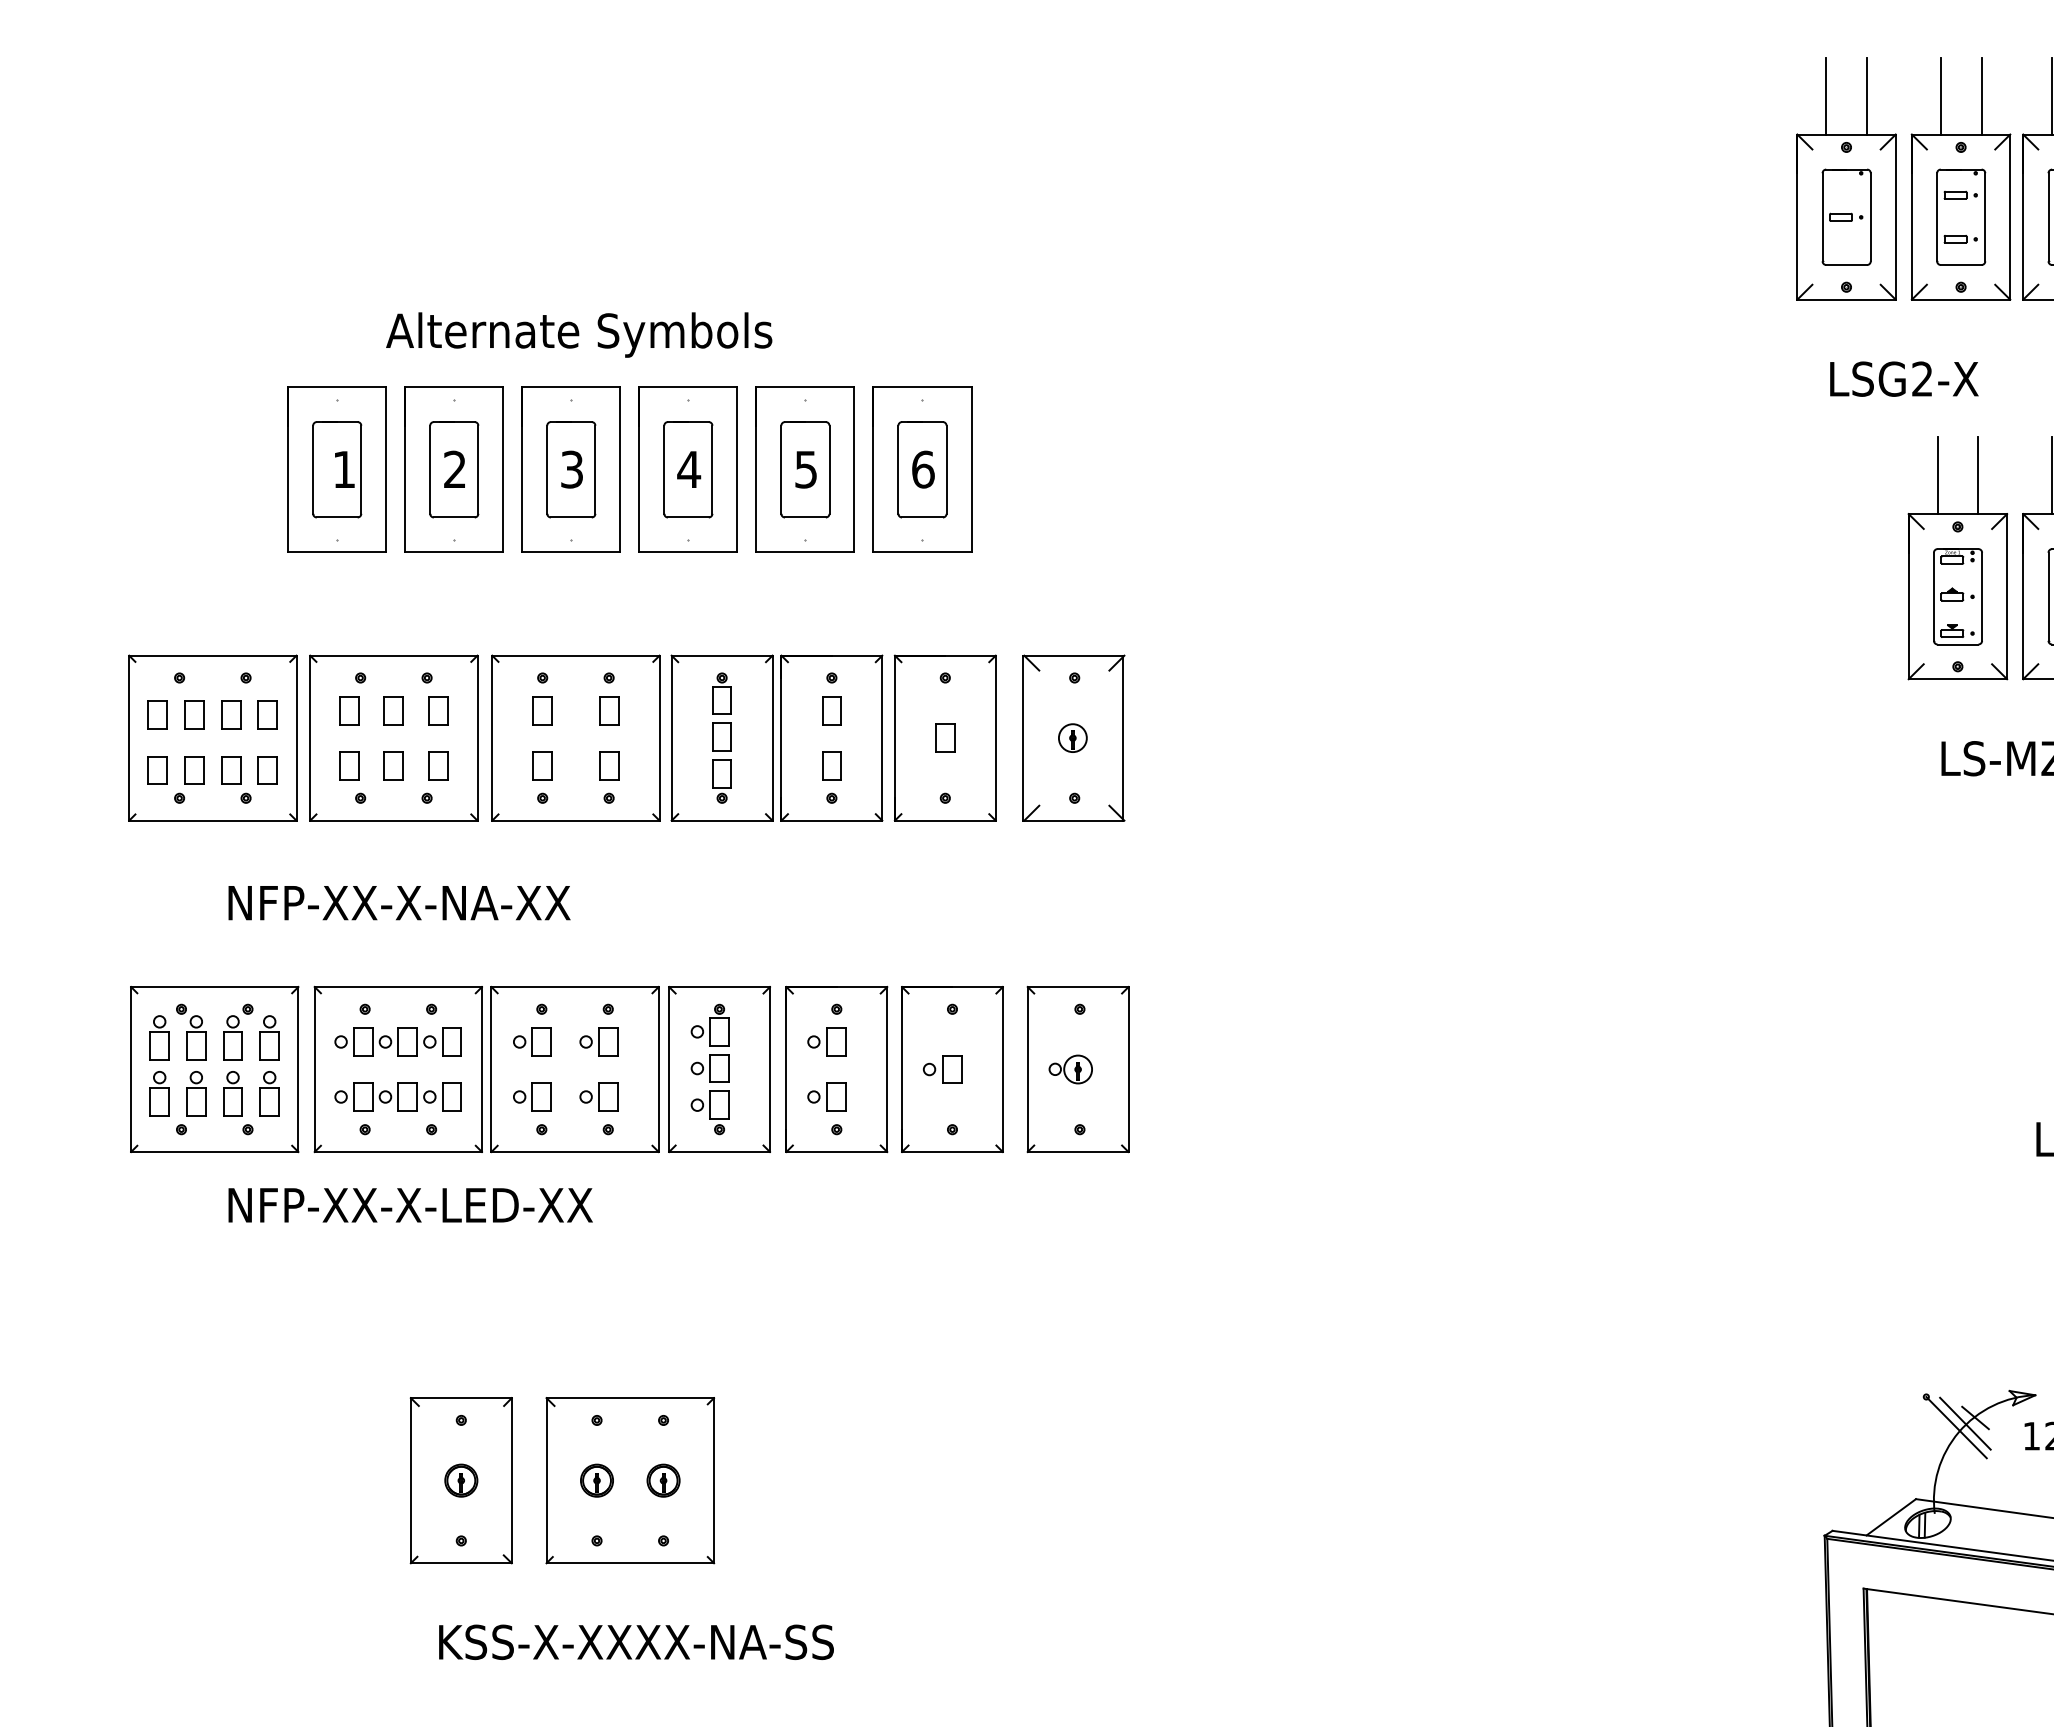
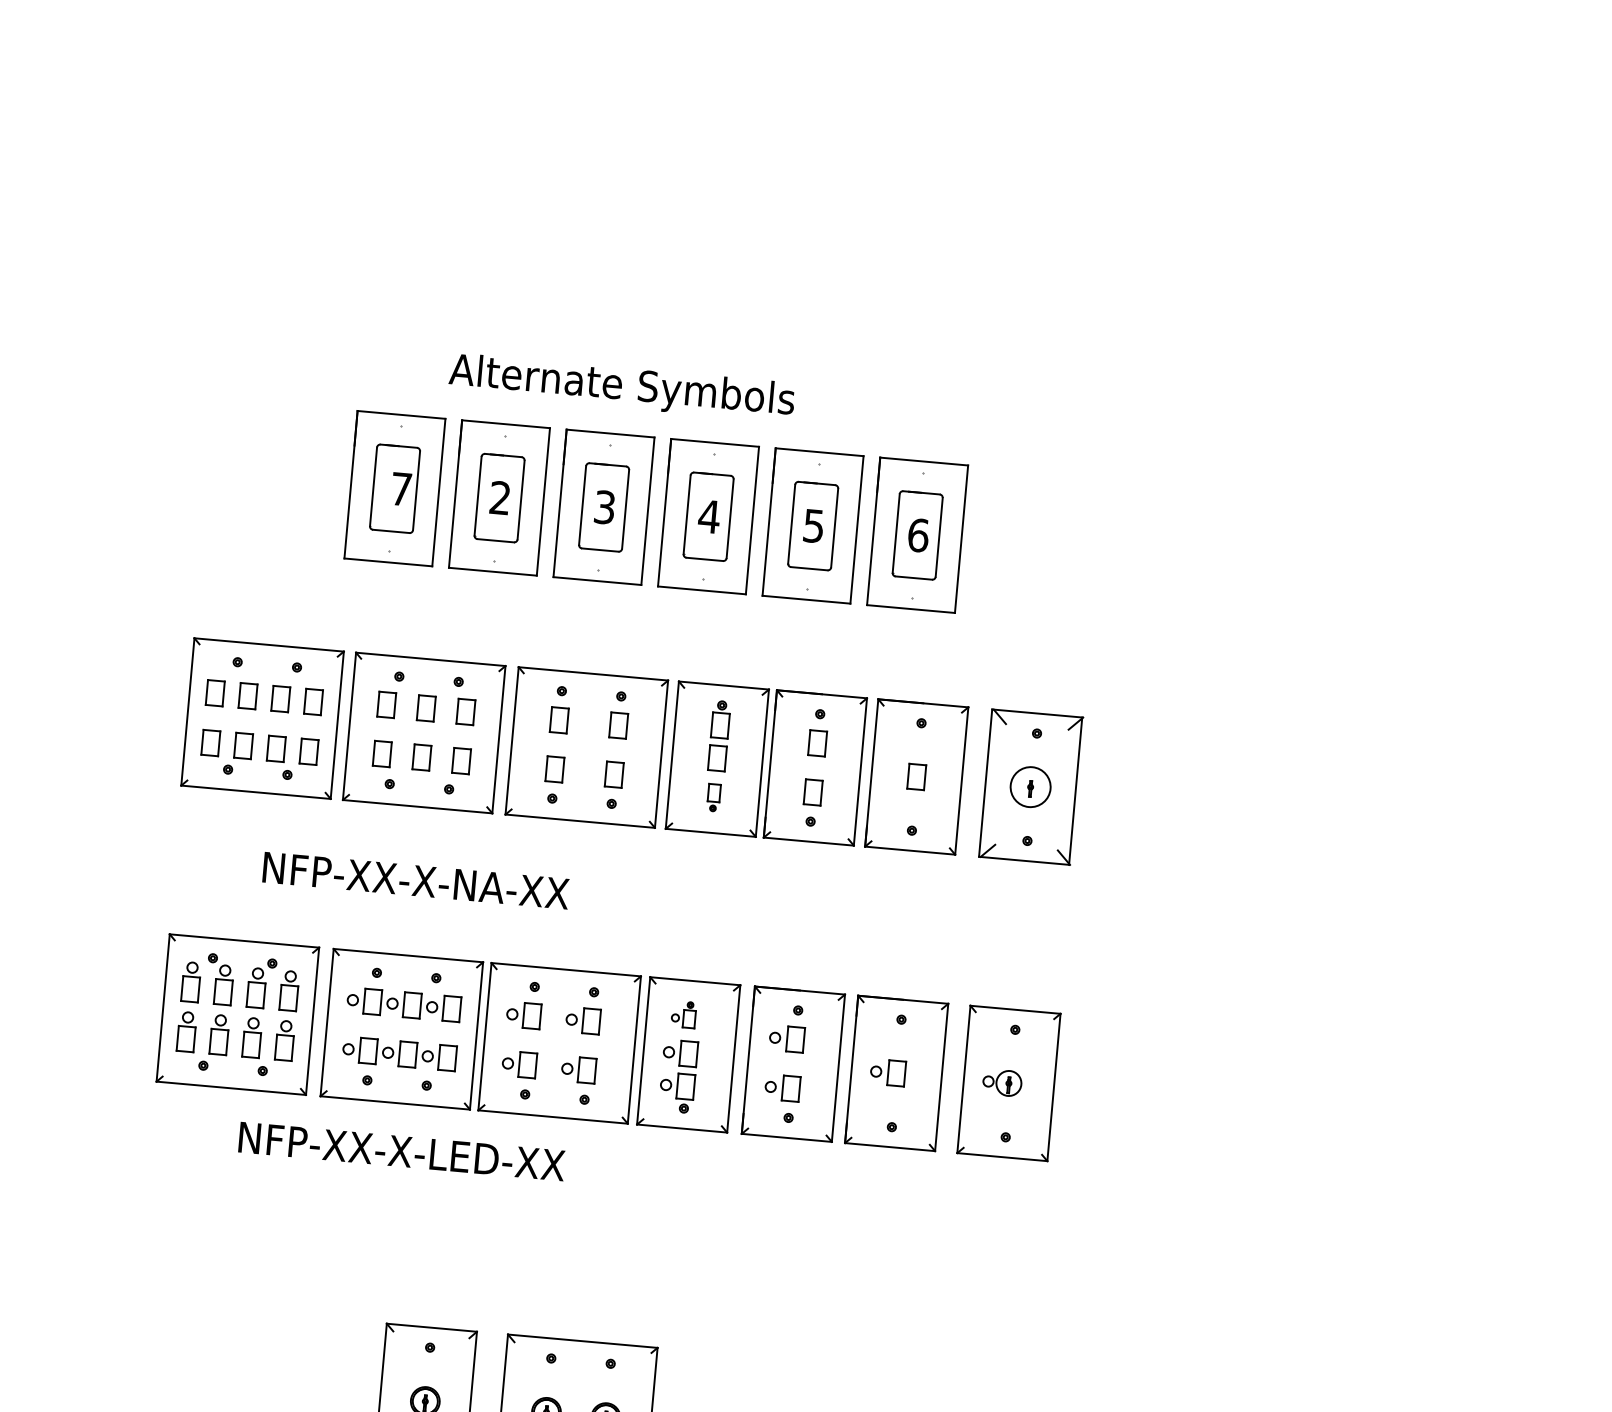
text: (343, 469) -> (400, 489), 1 -> 7
circle: (1072, 738) -> (1030, 787), size x1.6
part: (721, 781) -> (713, 797), size x0.7
part: (709, 1024) -> (683, 1013), size x0.7

